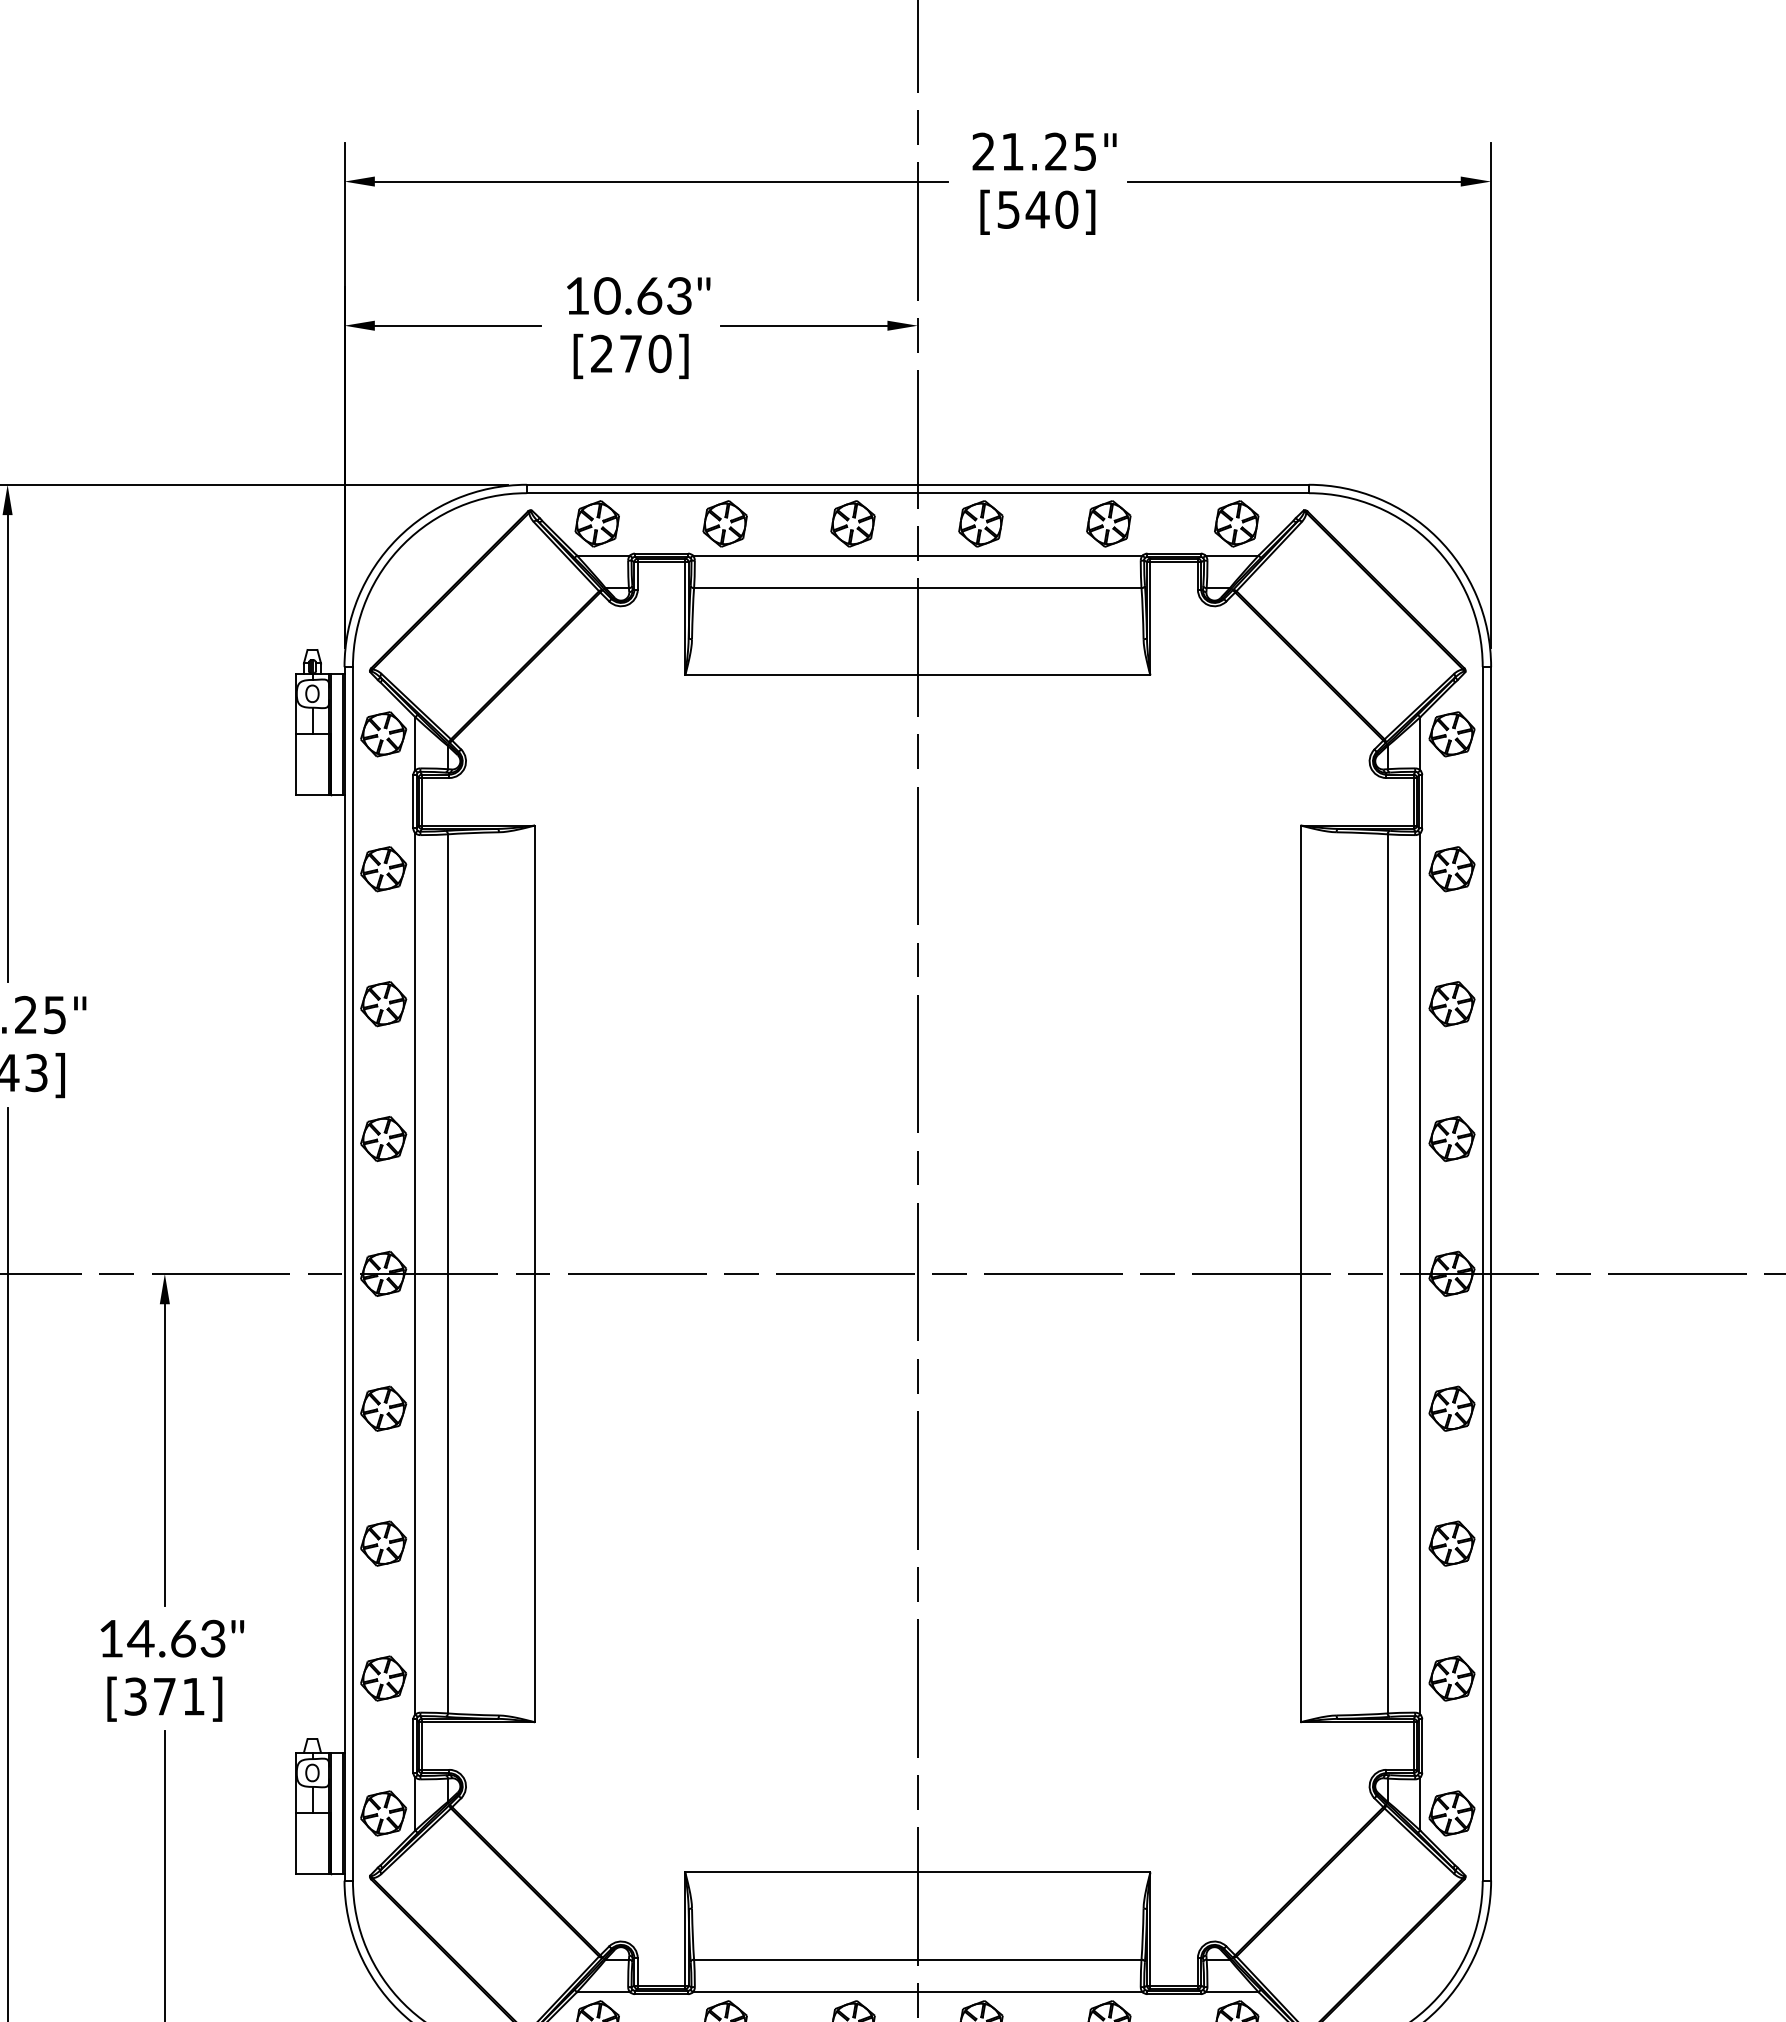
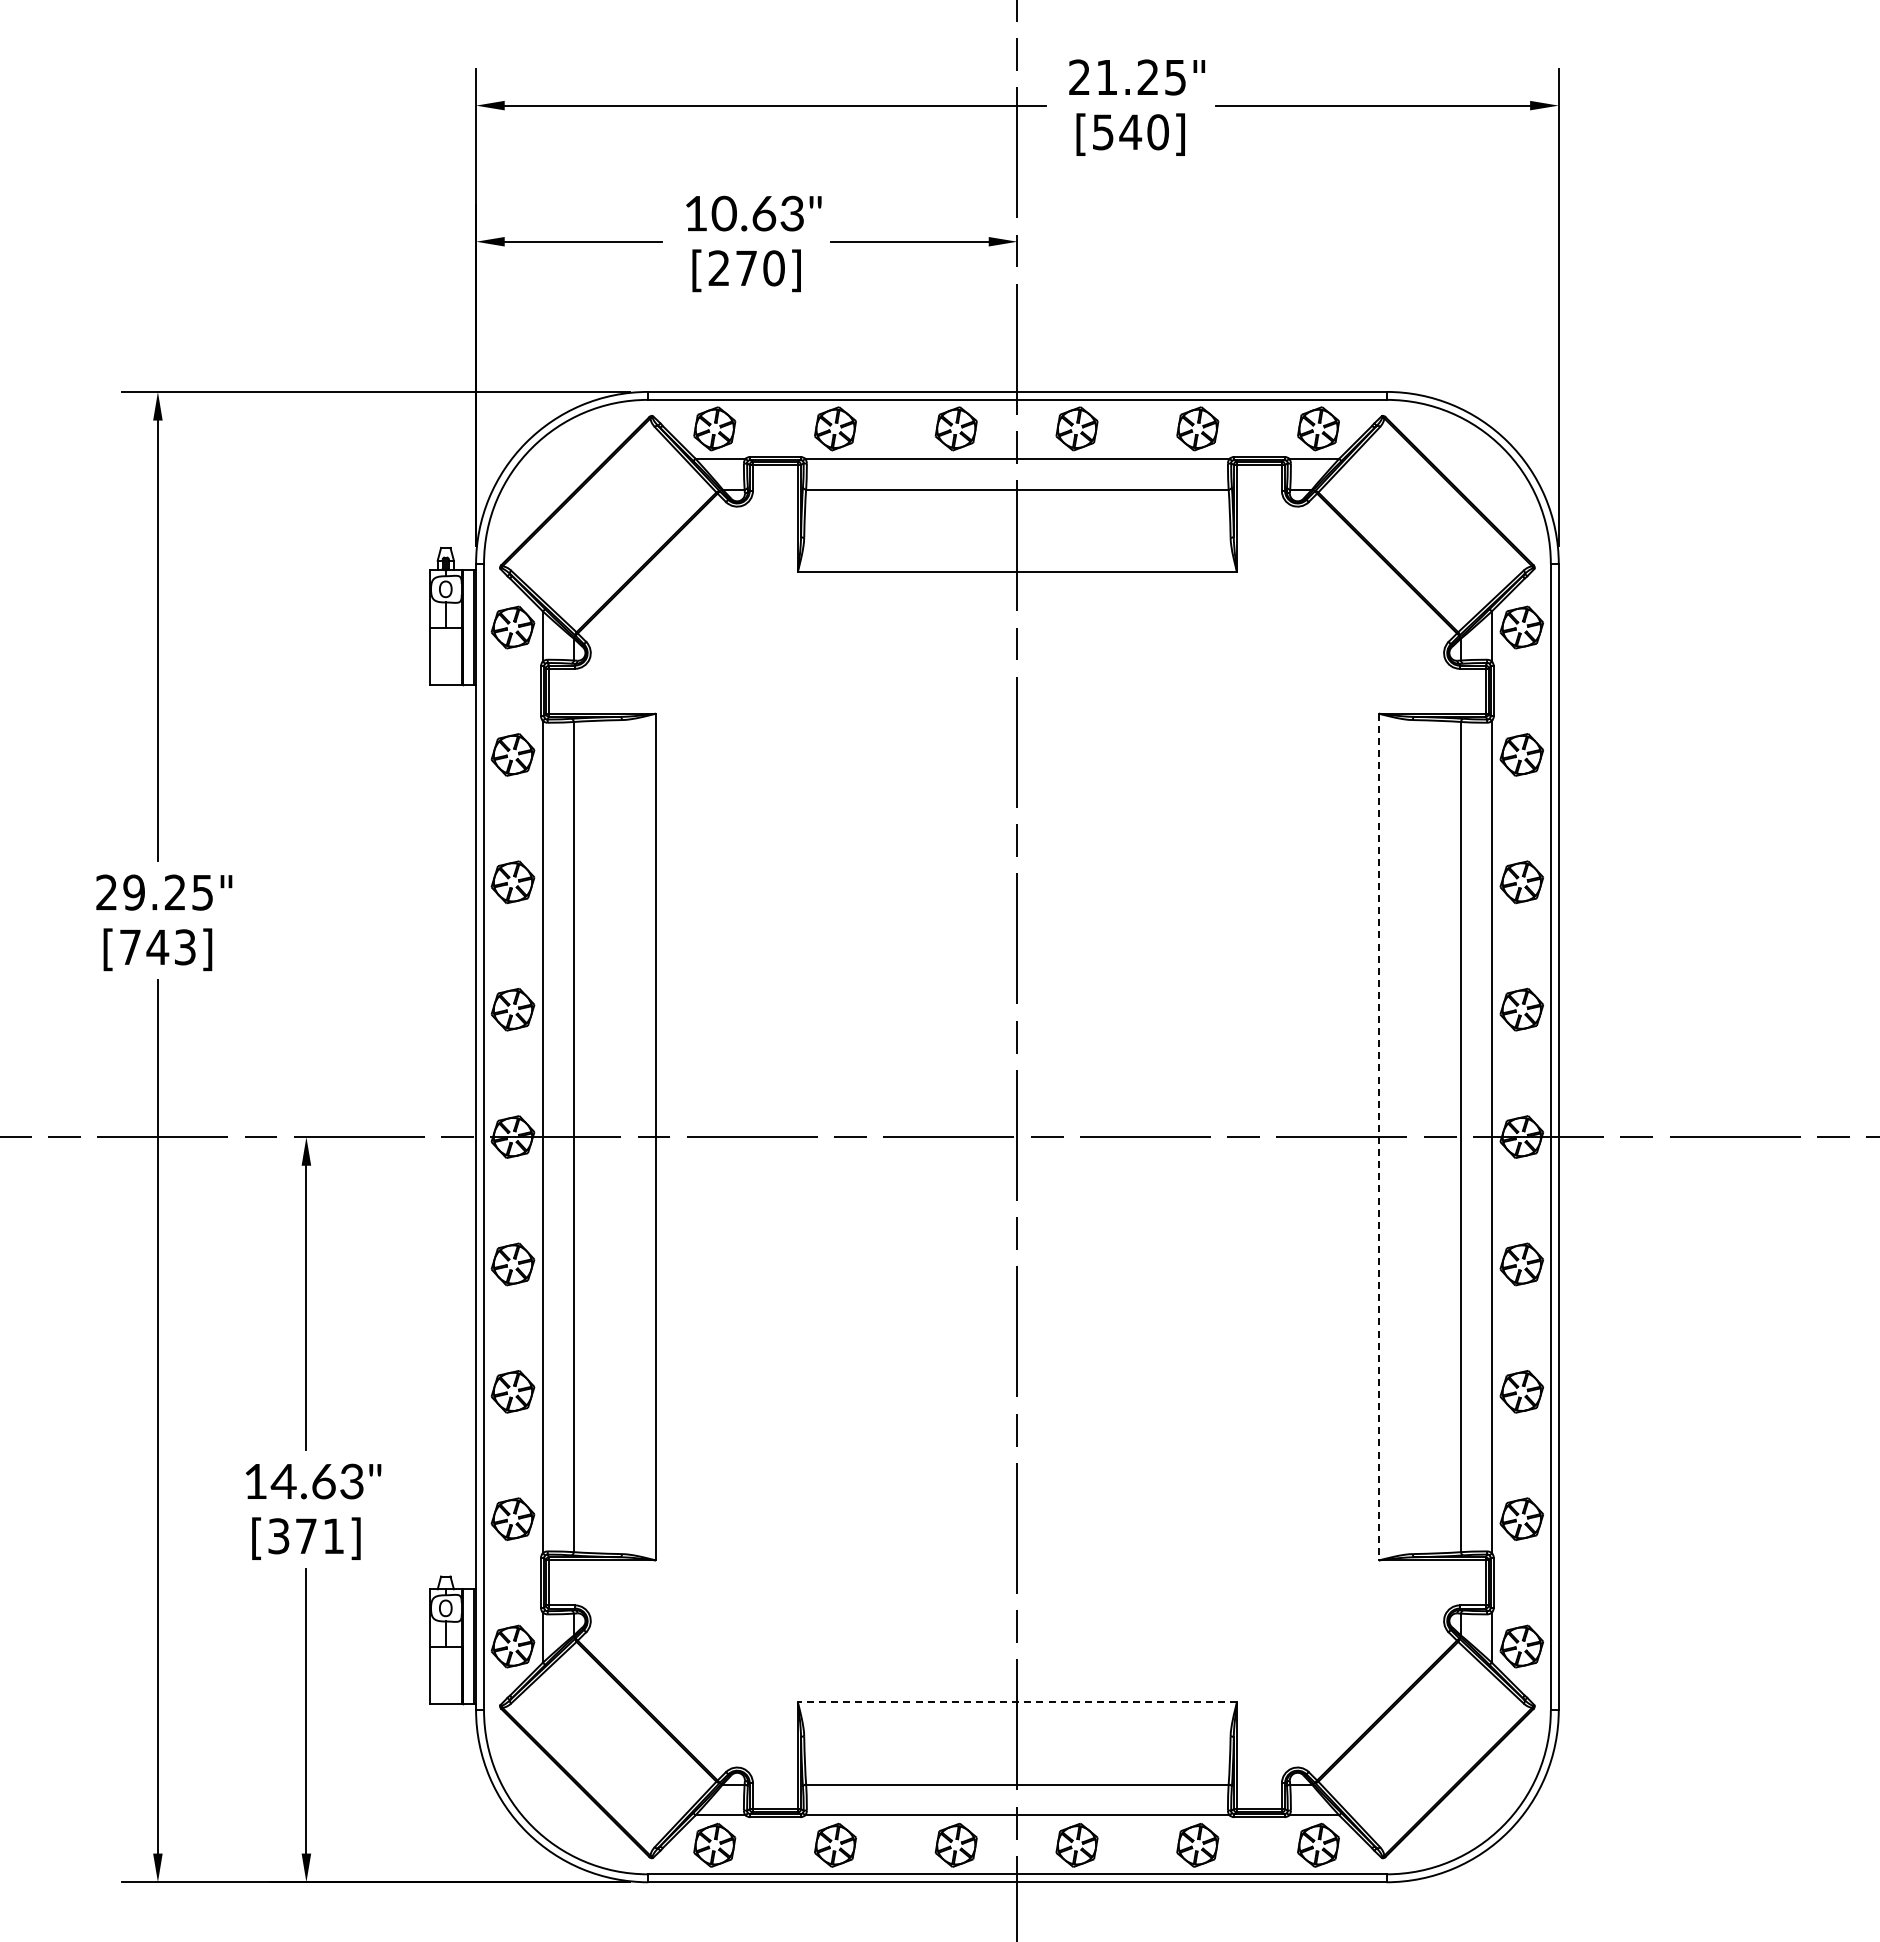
line: (1300, 1274) -> (1378, 1137), solid -> dashed
line: (917, 1872) -> (1017, 1702), solid -> dashed

